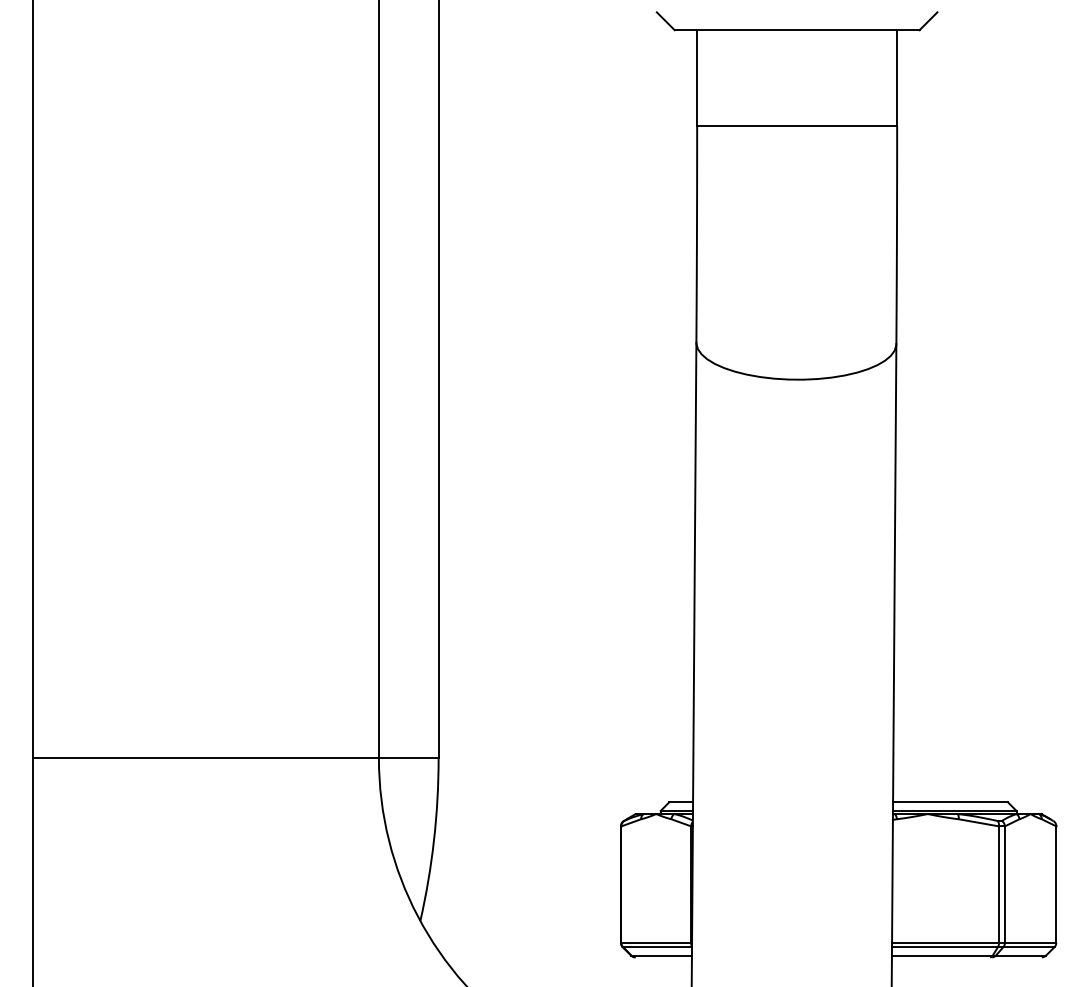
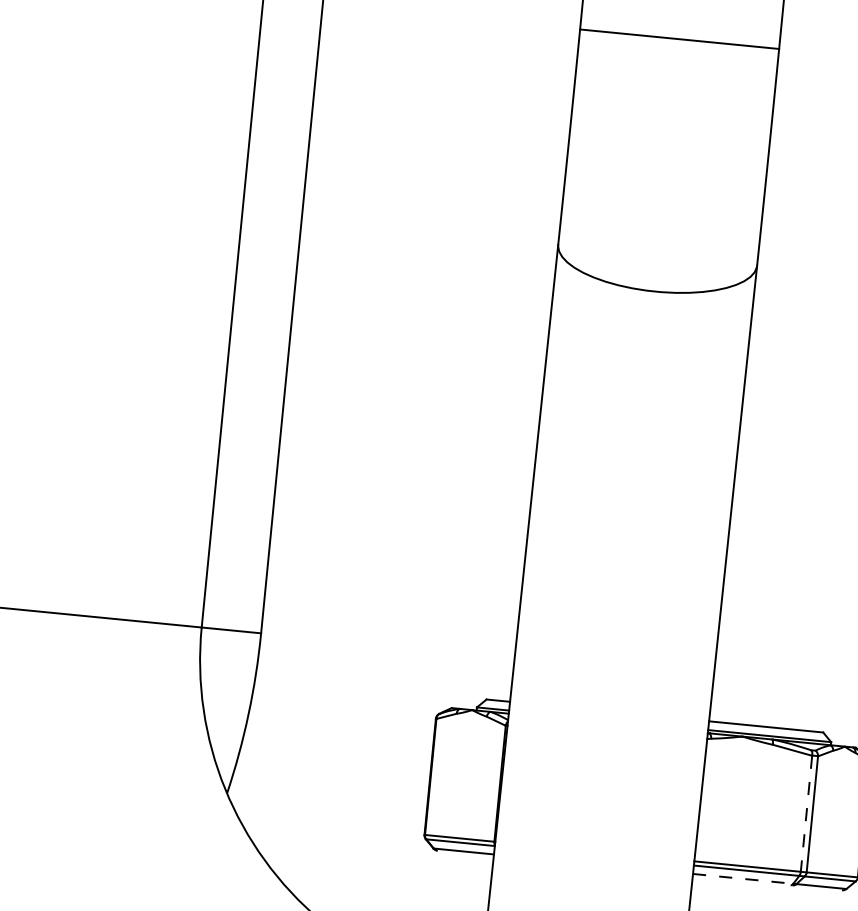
line: (999, 885) -> (806, 814), solid -> dashed
line: (942, 955) -> (743, 878), solid -> dashed

